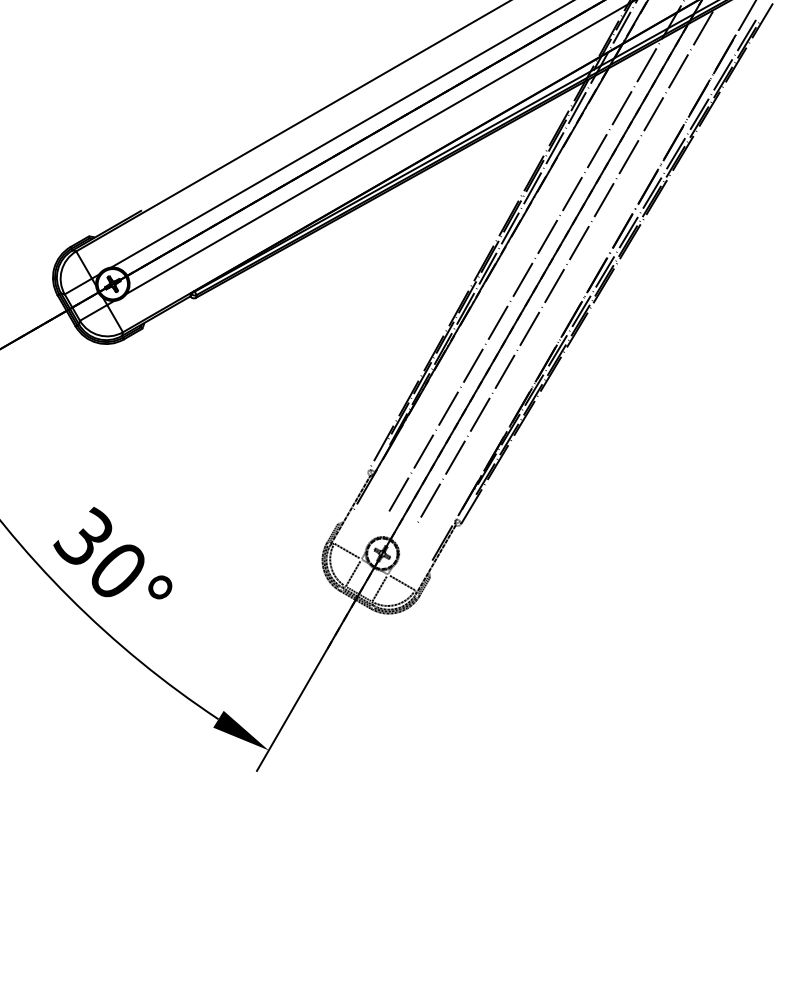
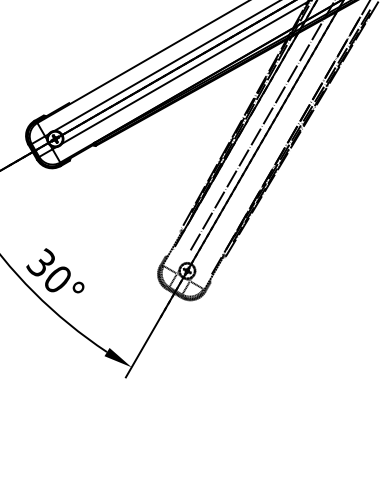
line: (564, 268) -> (276, 131), removed

